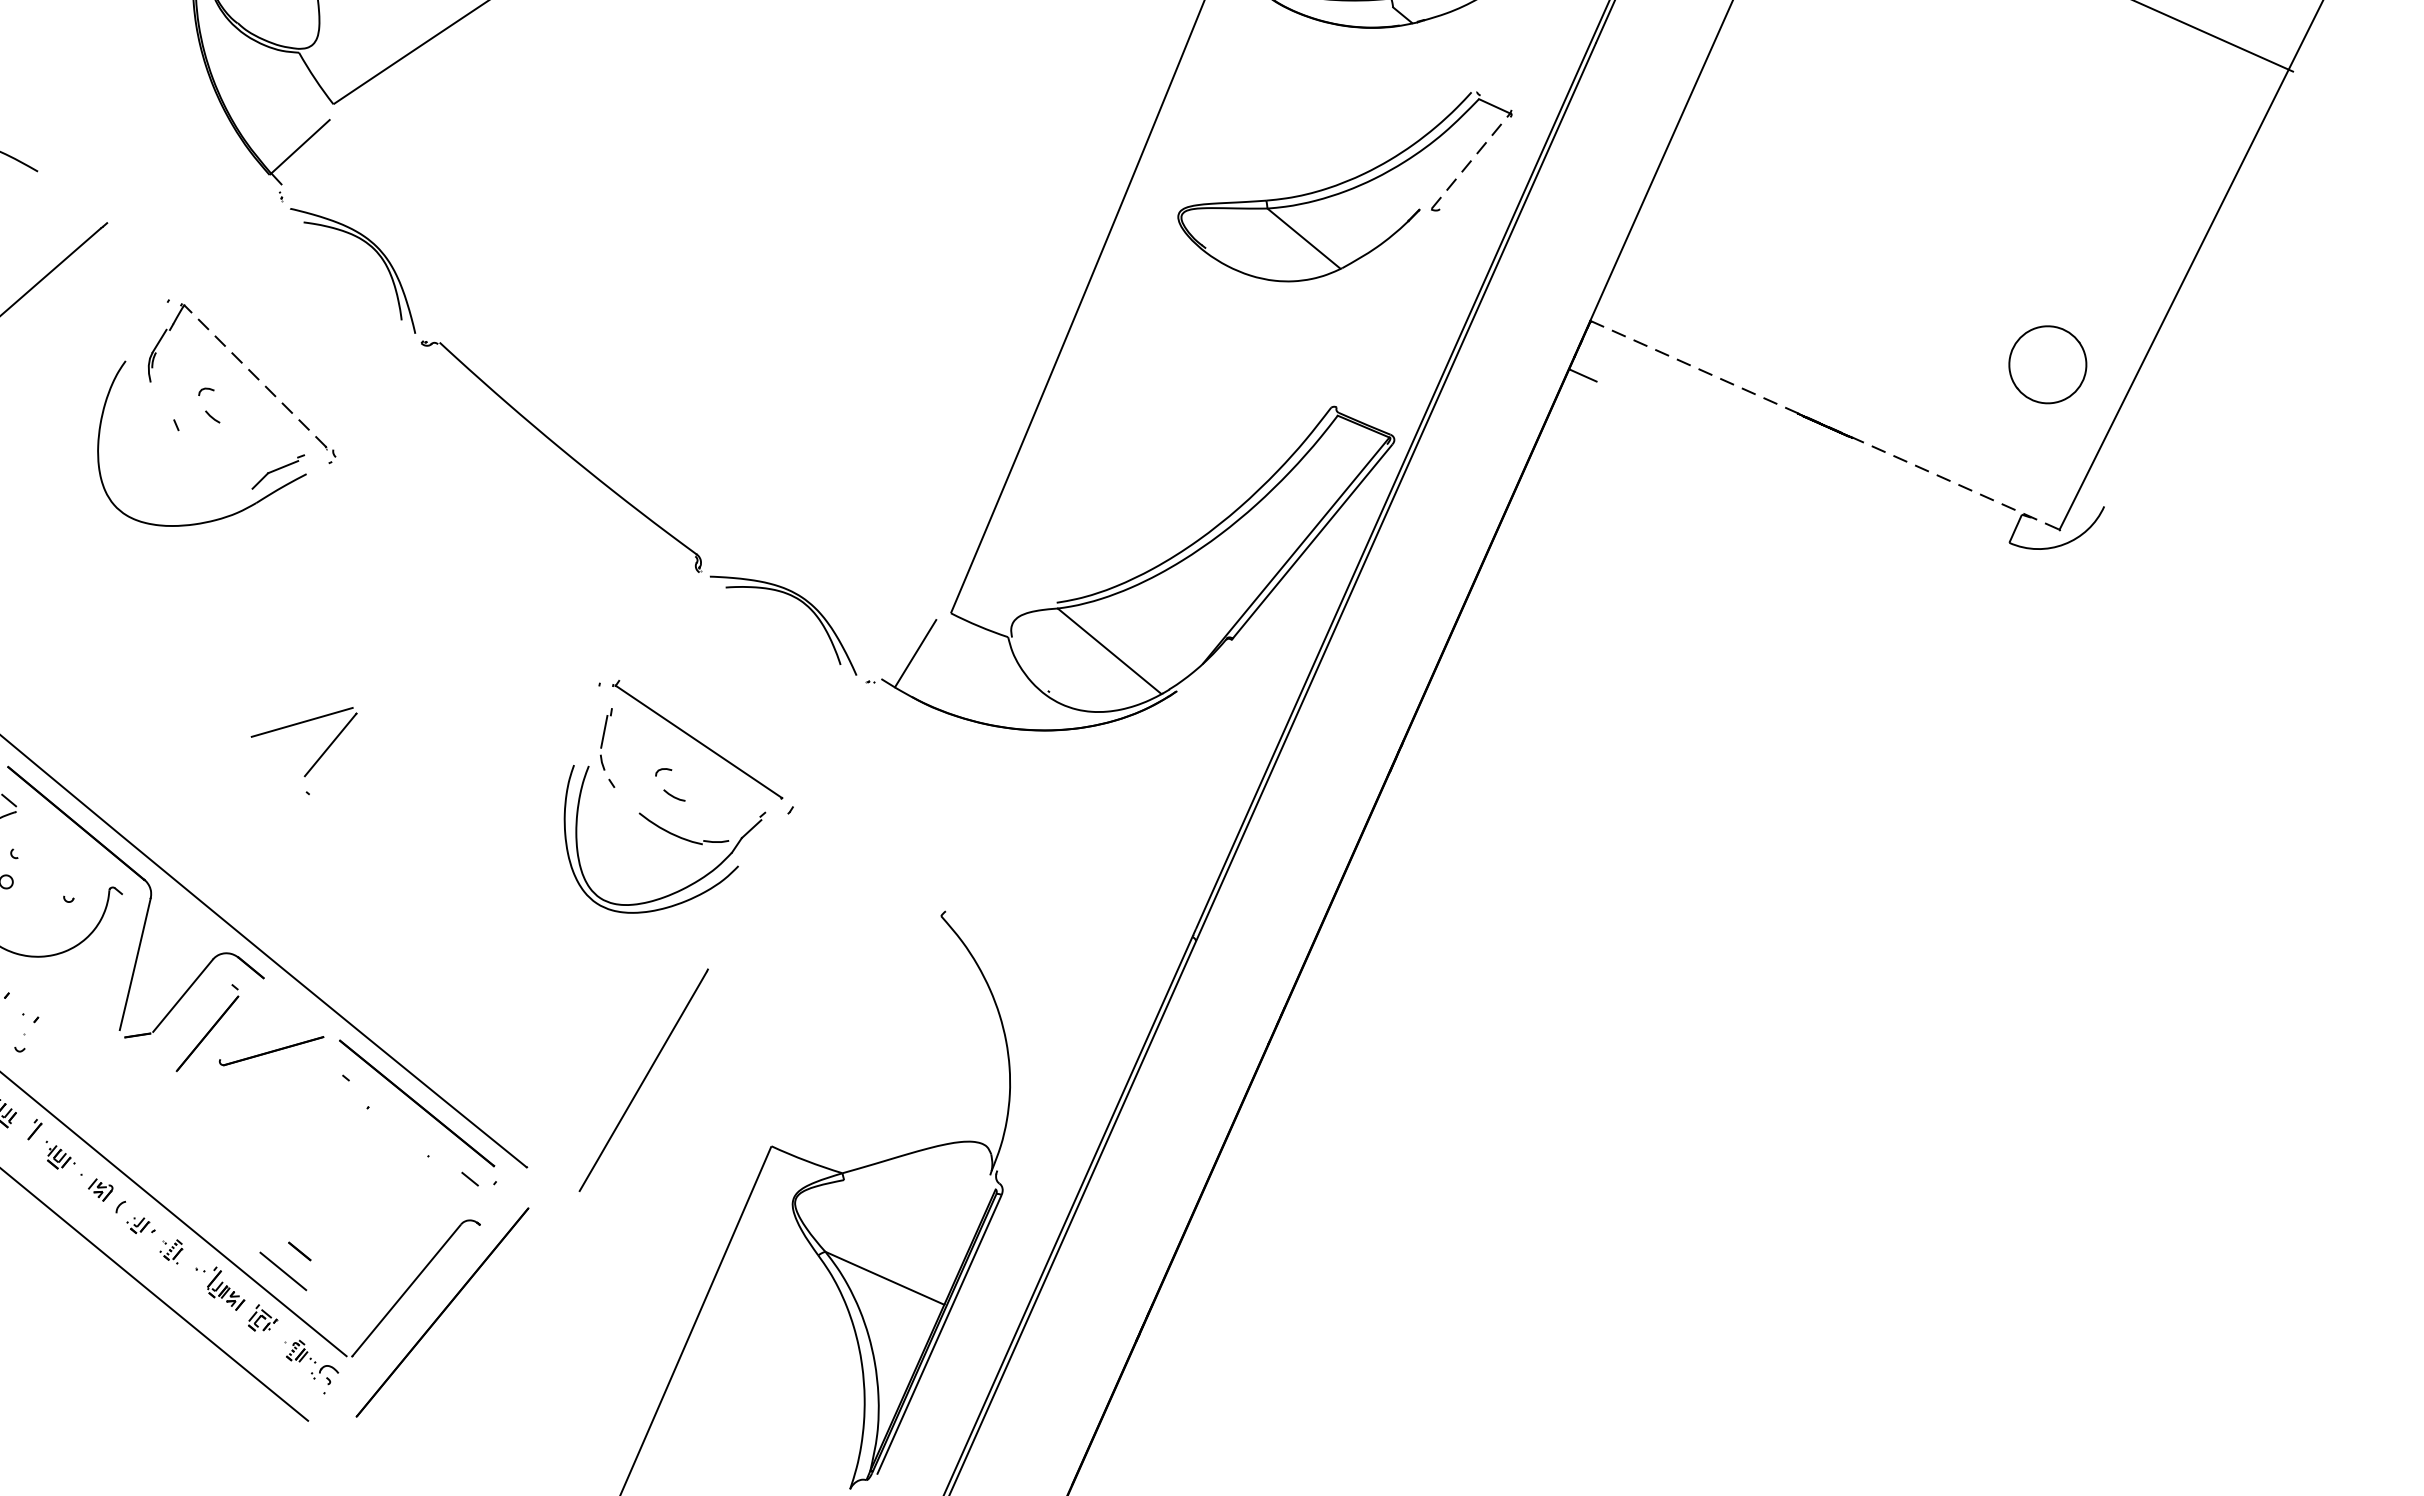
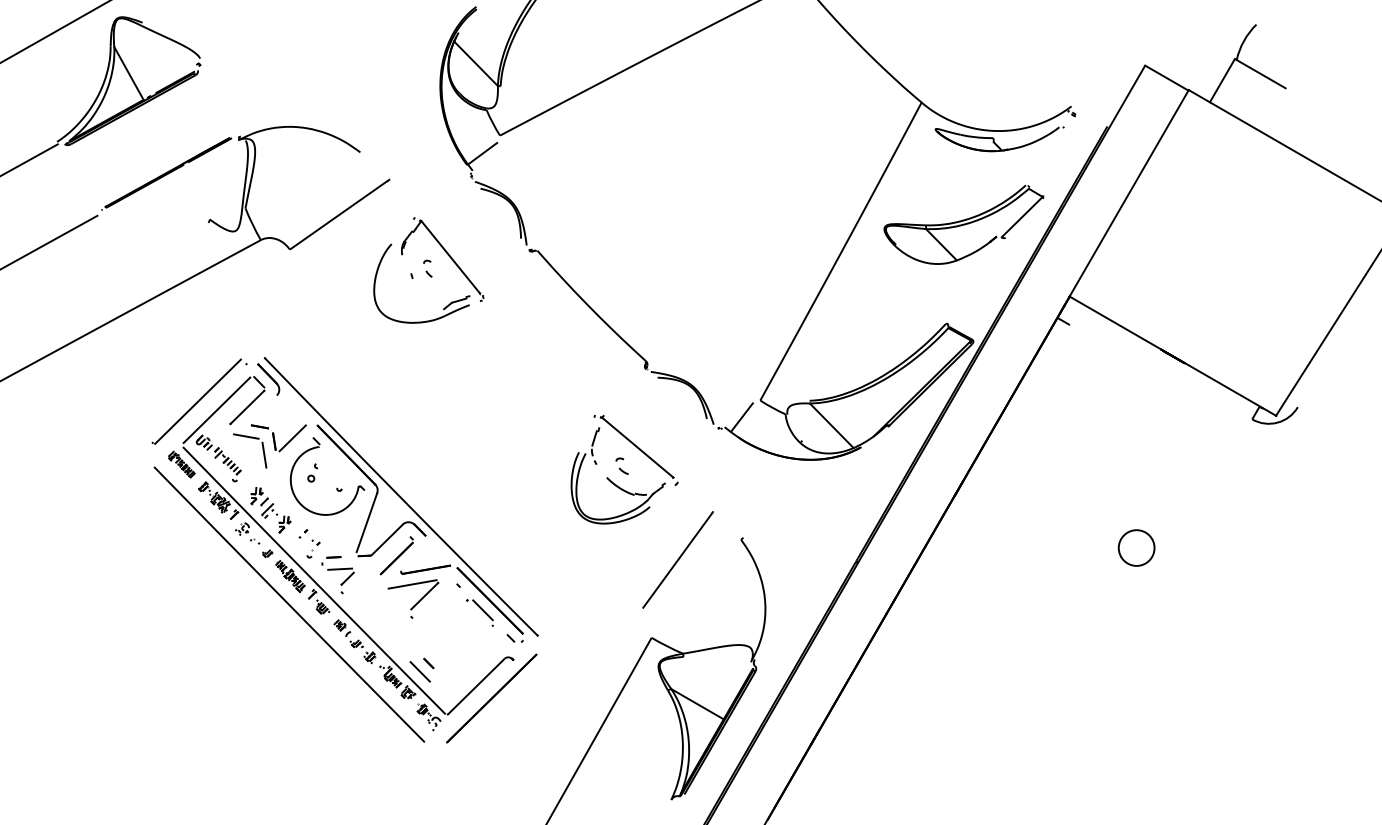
line: (1471, 162) -> (1022, 217), dashed -> solid
part: (2047, 363) -> (1136, 547), moved
line: (254, 376) -> (450, 257), dashed -> solid
line: (1826, 425) -> (1173, 356), dashed -> solid
part: (307, 752) -> (413, 598), moved
line: (642, 1078) -> (677, 559), moved
part: (84, 1083) -> (337, 575), added
line: (402, 1125) -> (482, 610), added

